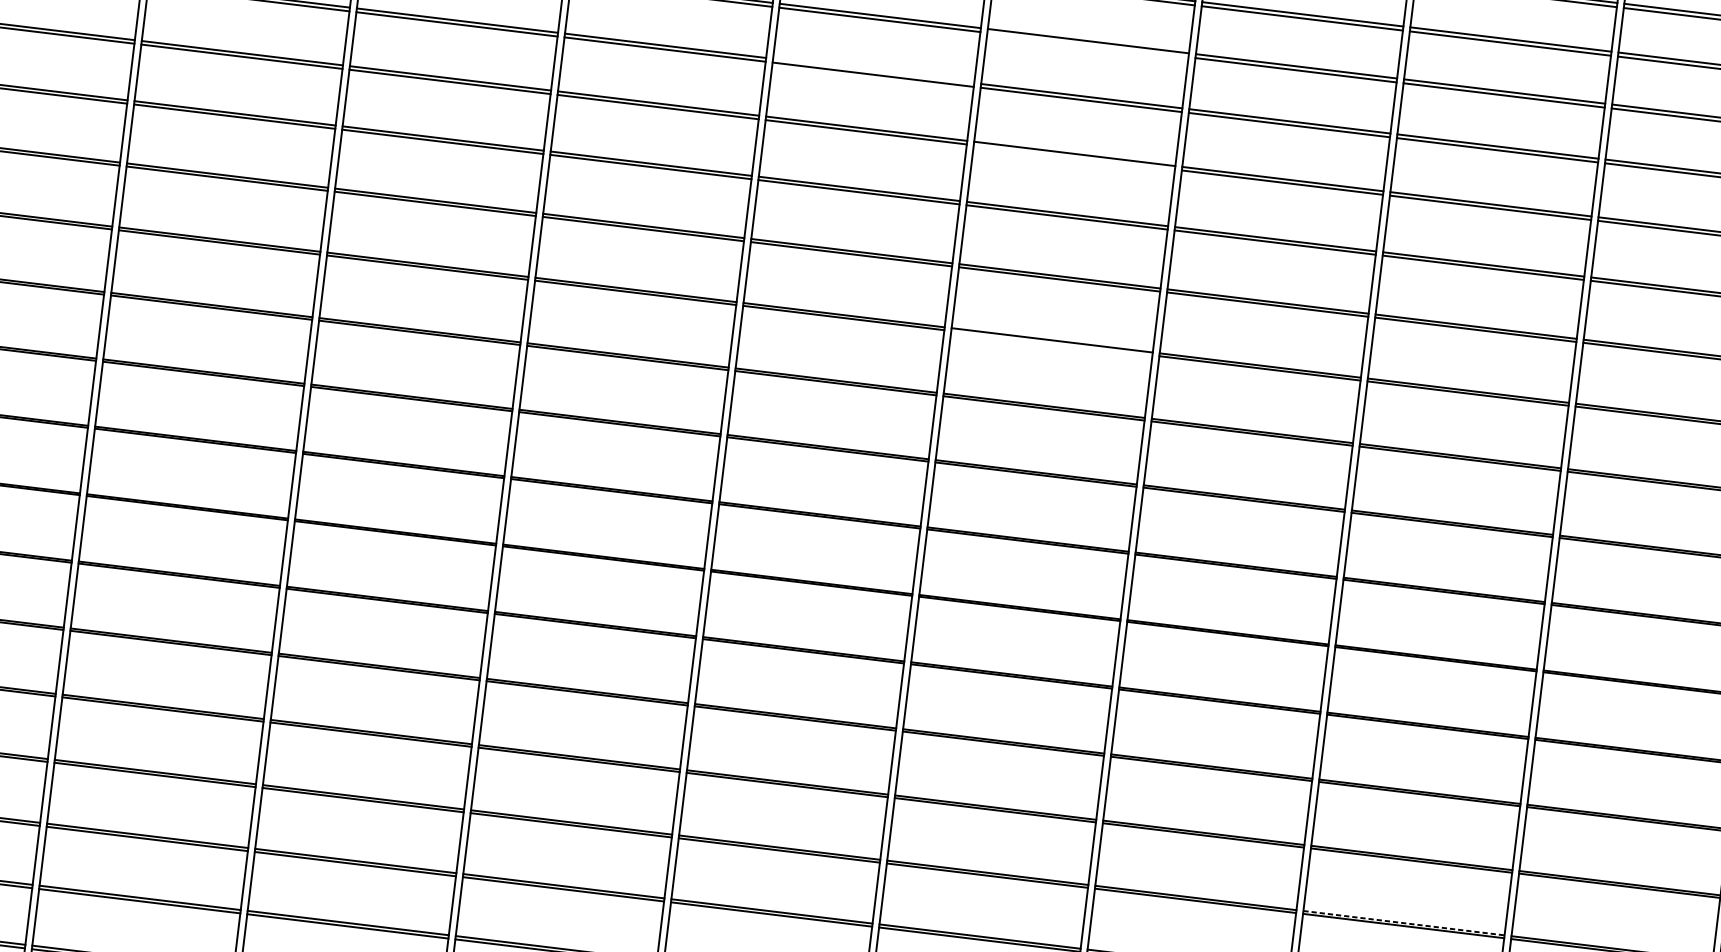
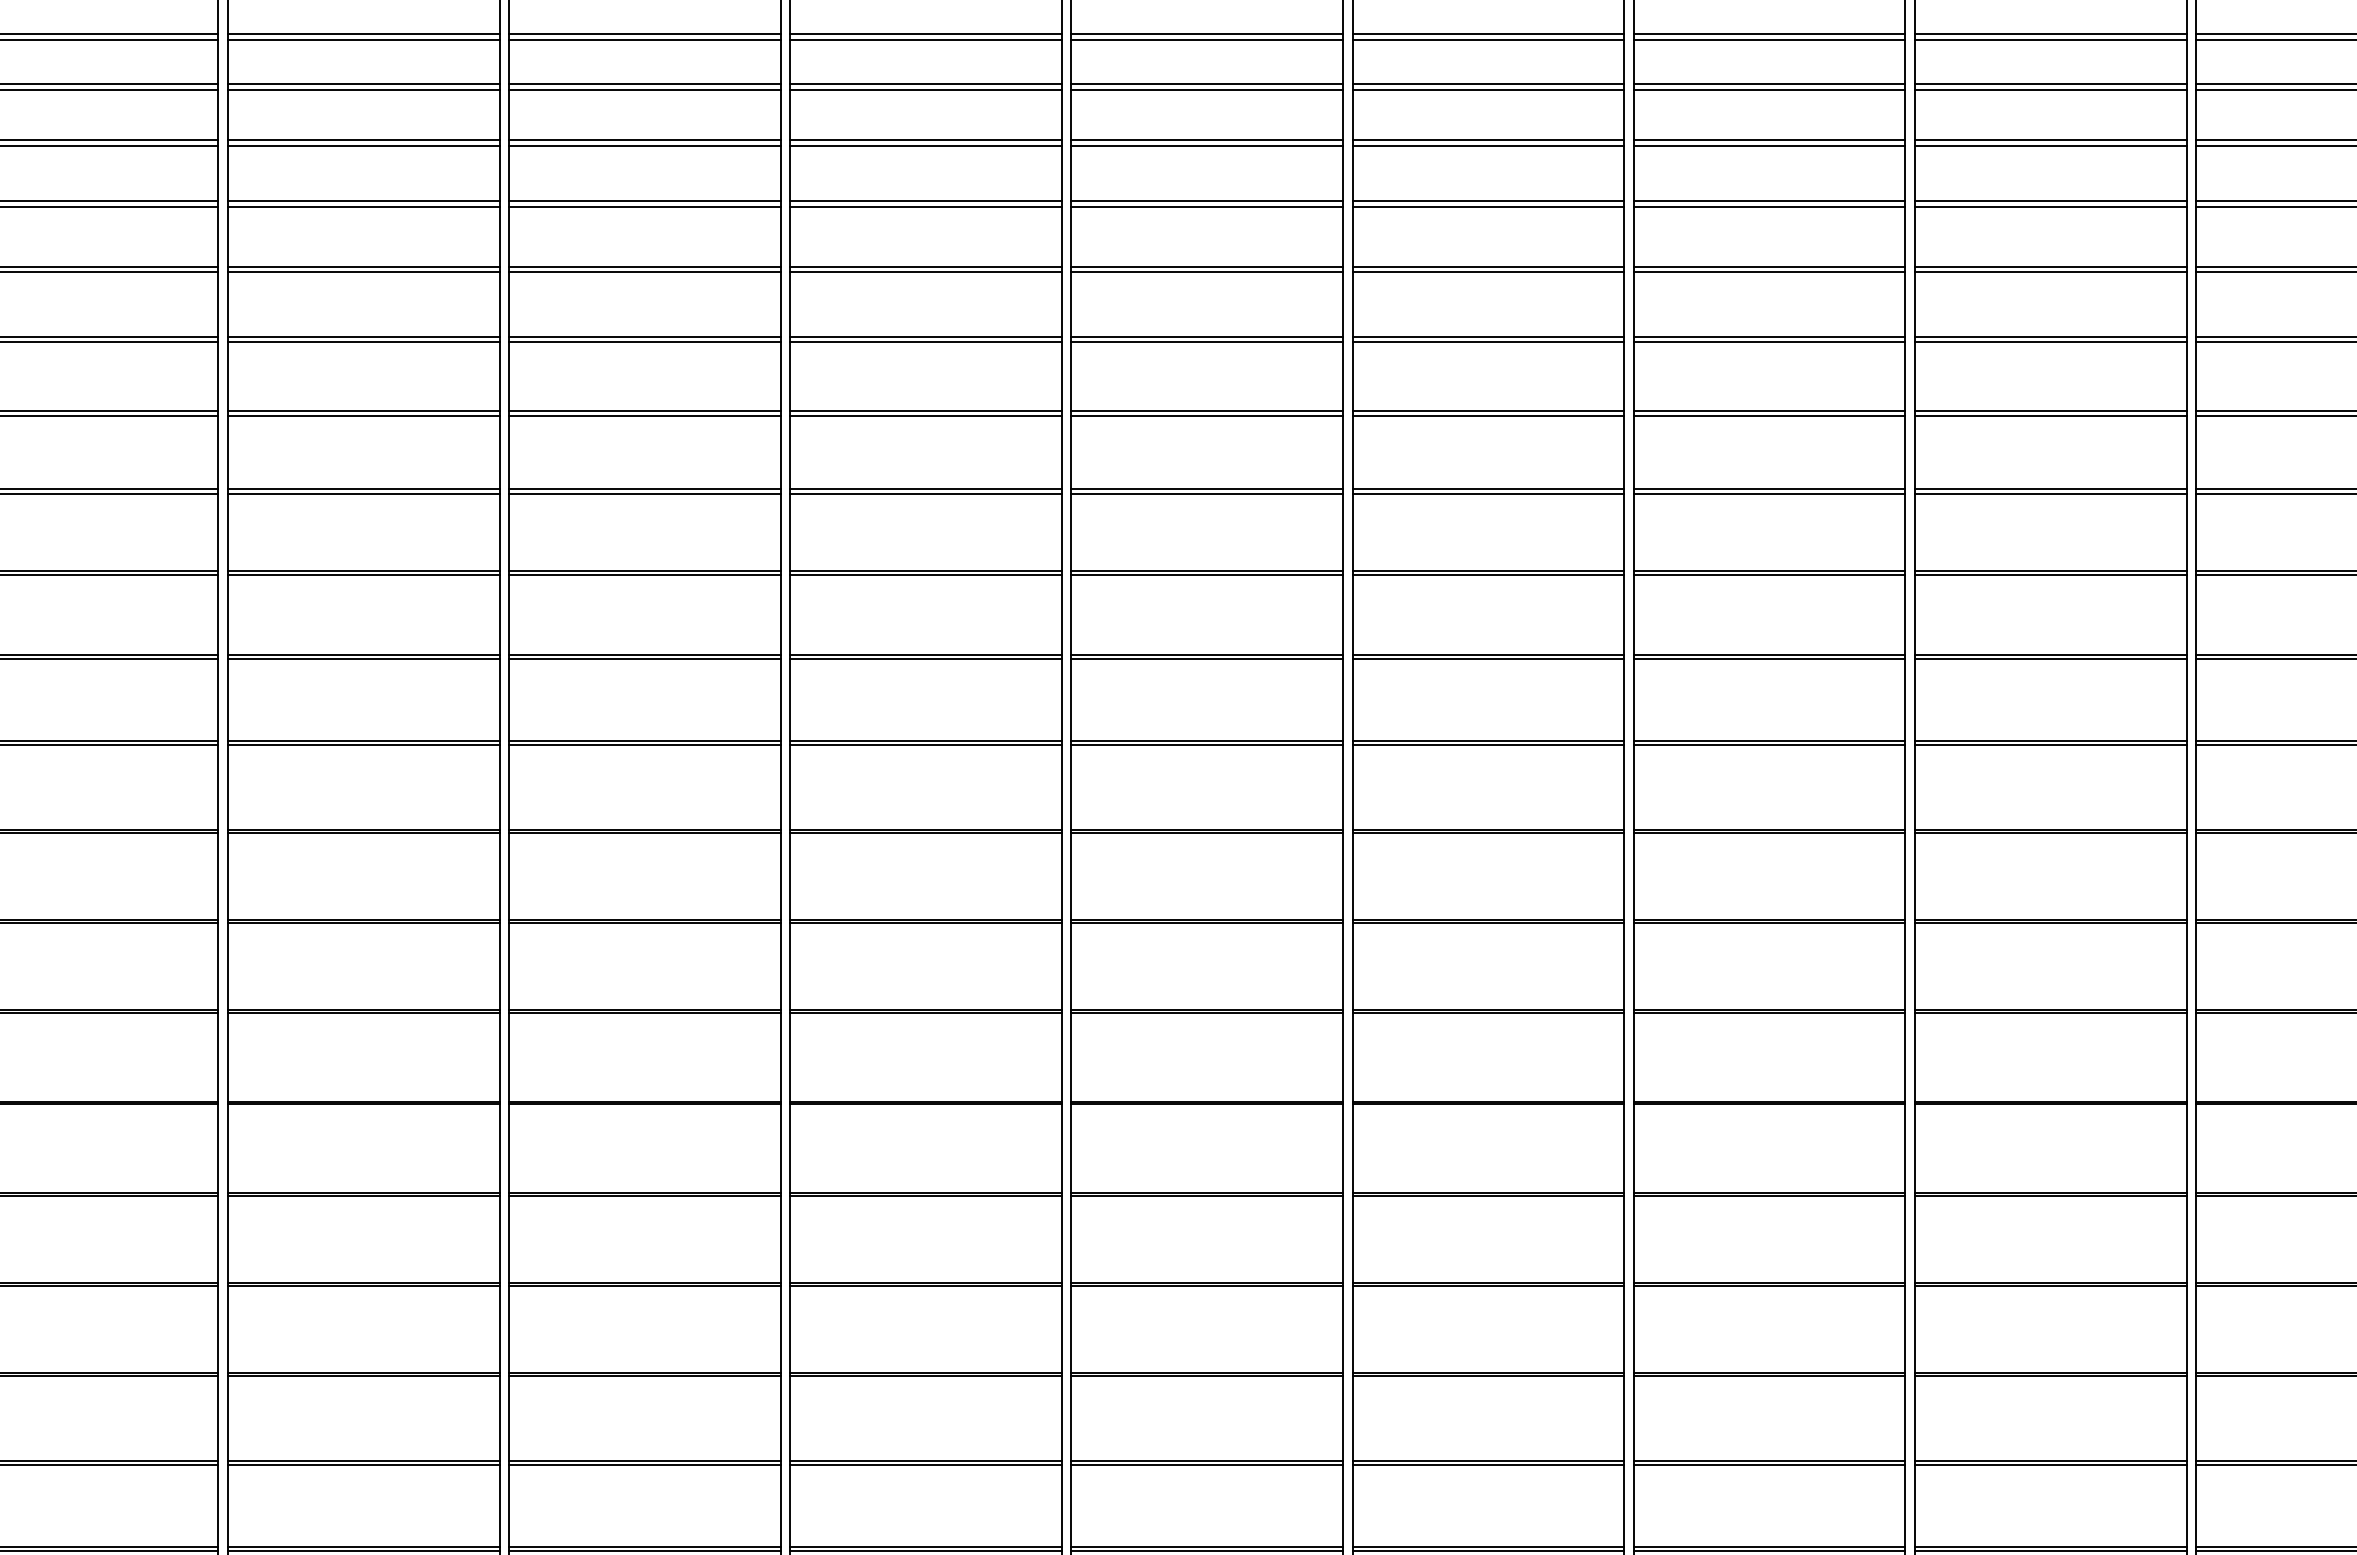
line: (1088, 45) -> (1207, 342), added
line: (873, 71) -> (925, 411), added
line: (1074, 157) -> (1207, 494), added
line: (1052, 343) -> (1207, 745), added
line: (1403, 922) -> (1769, 1460), dashed -> solid

